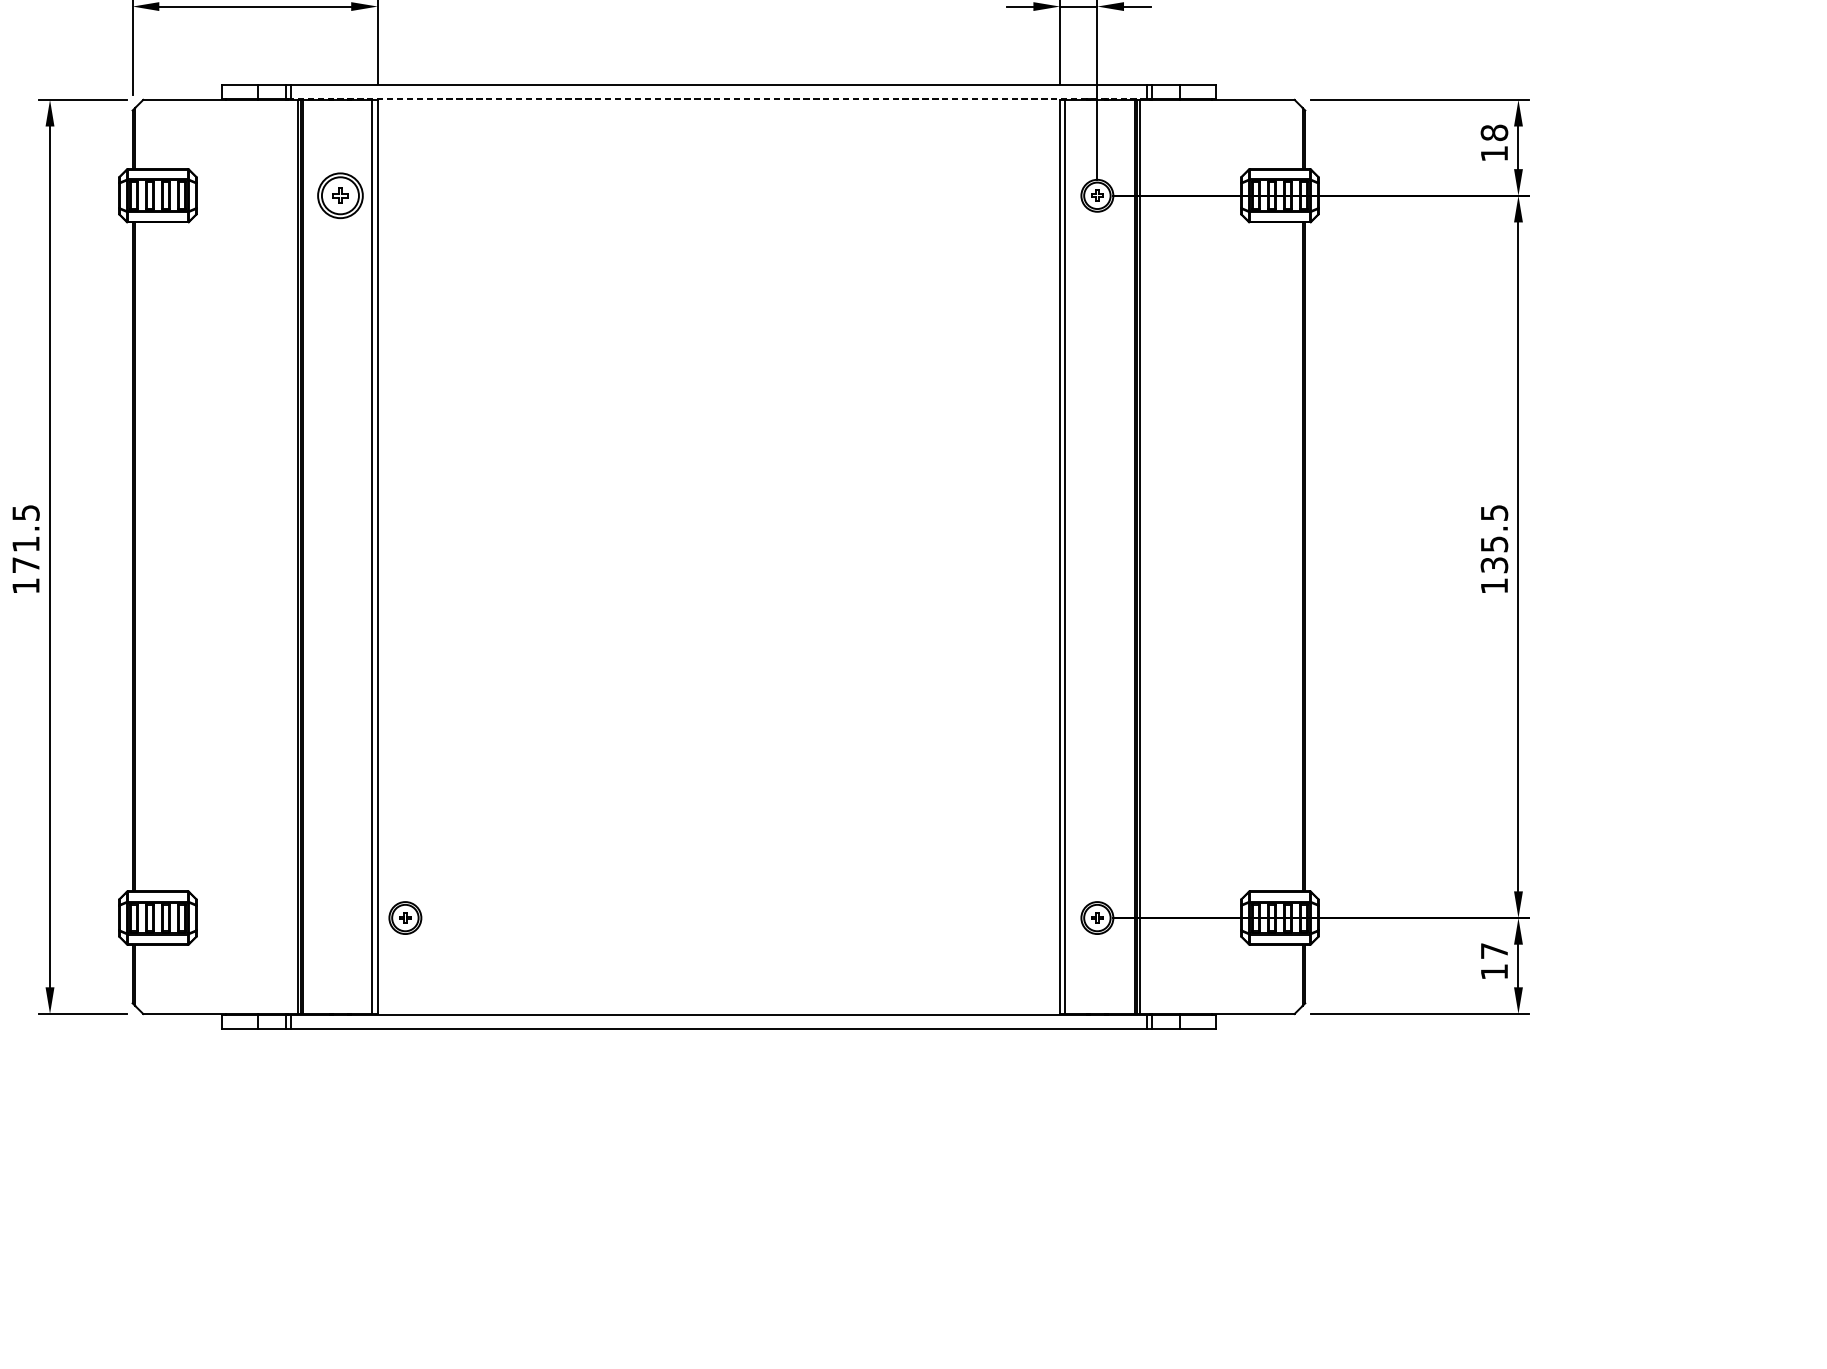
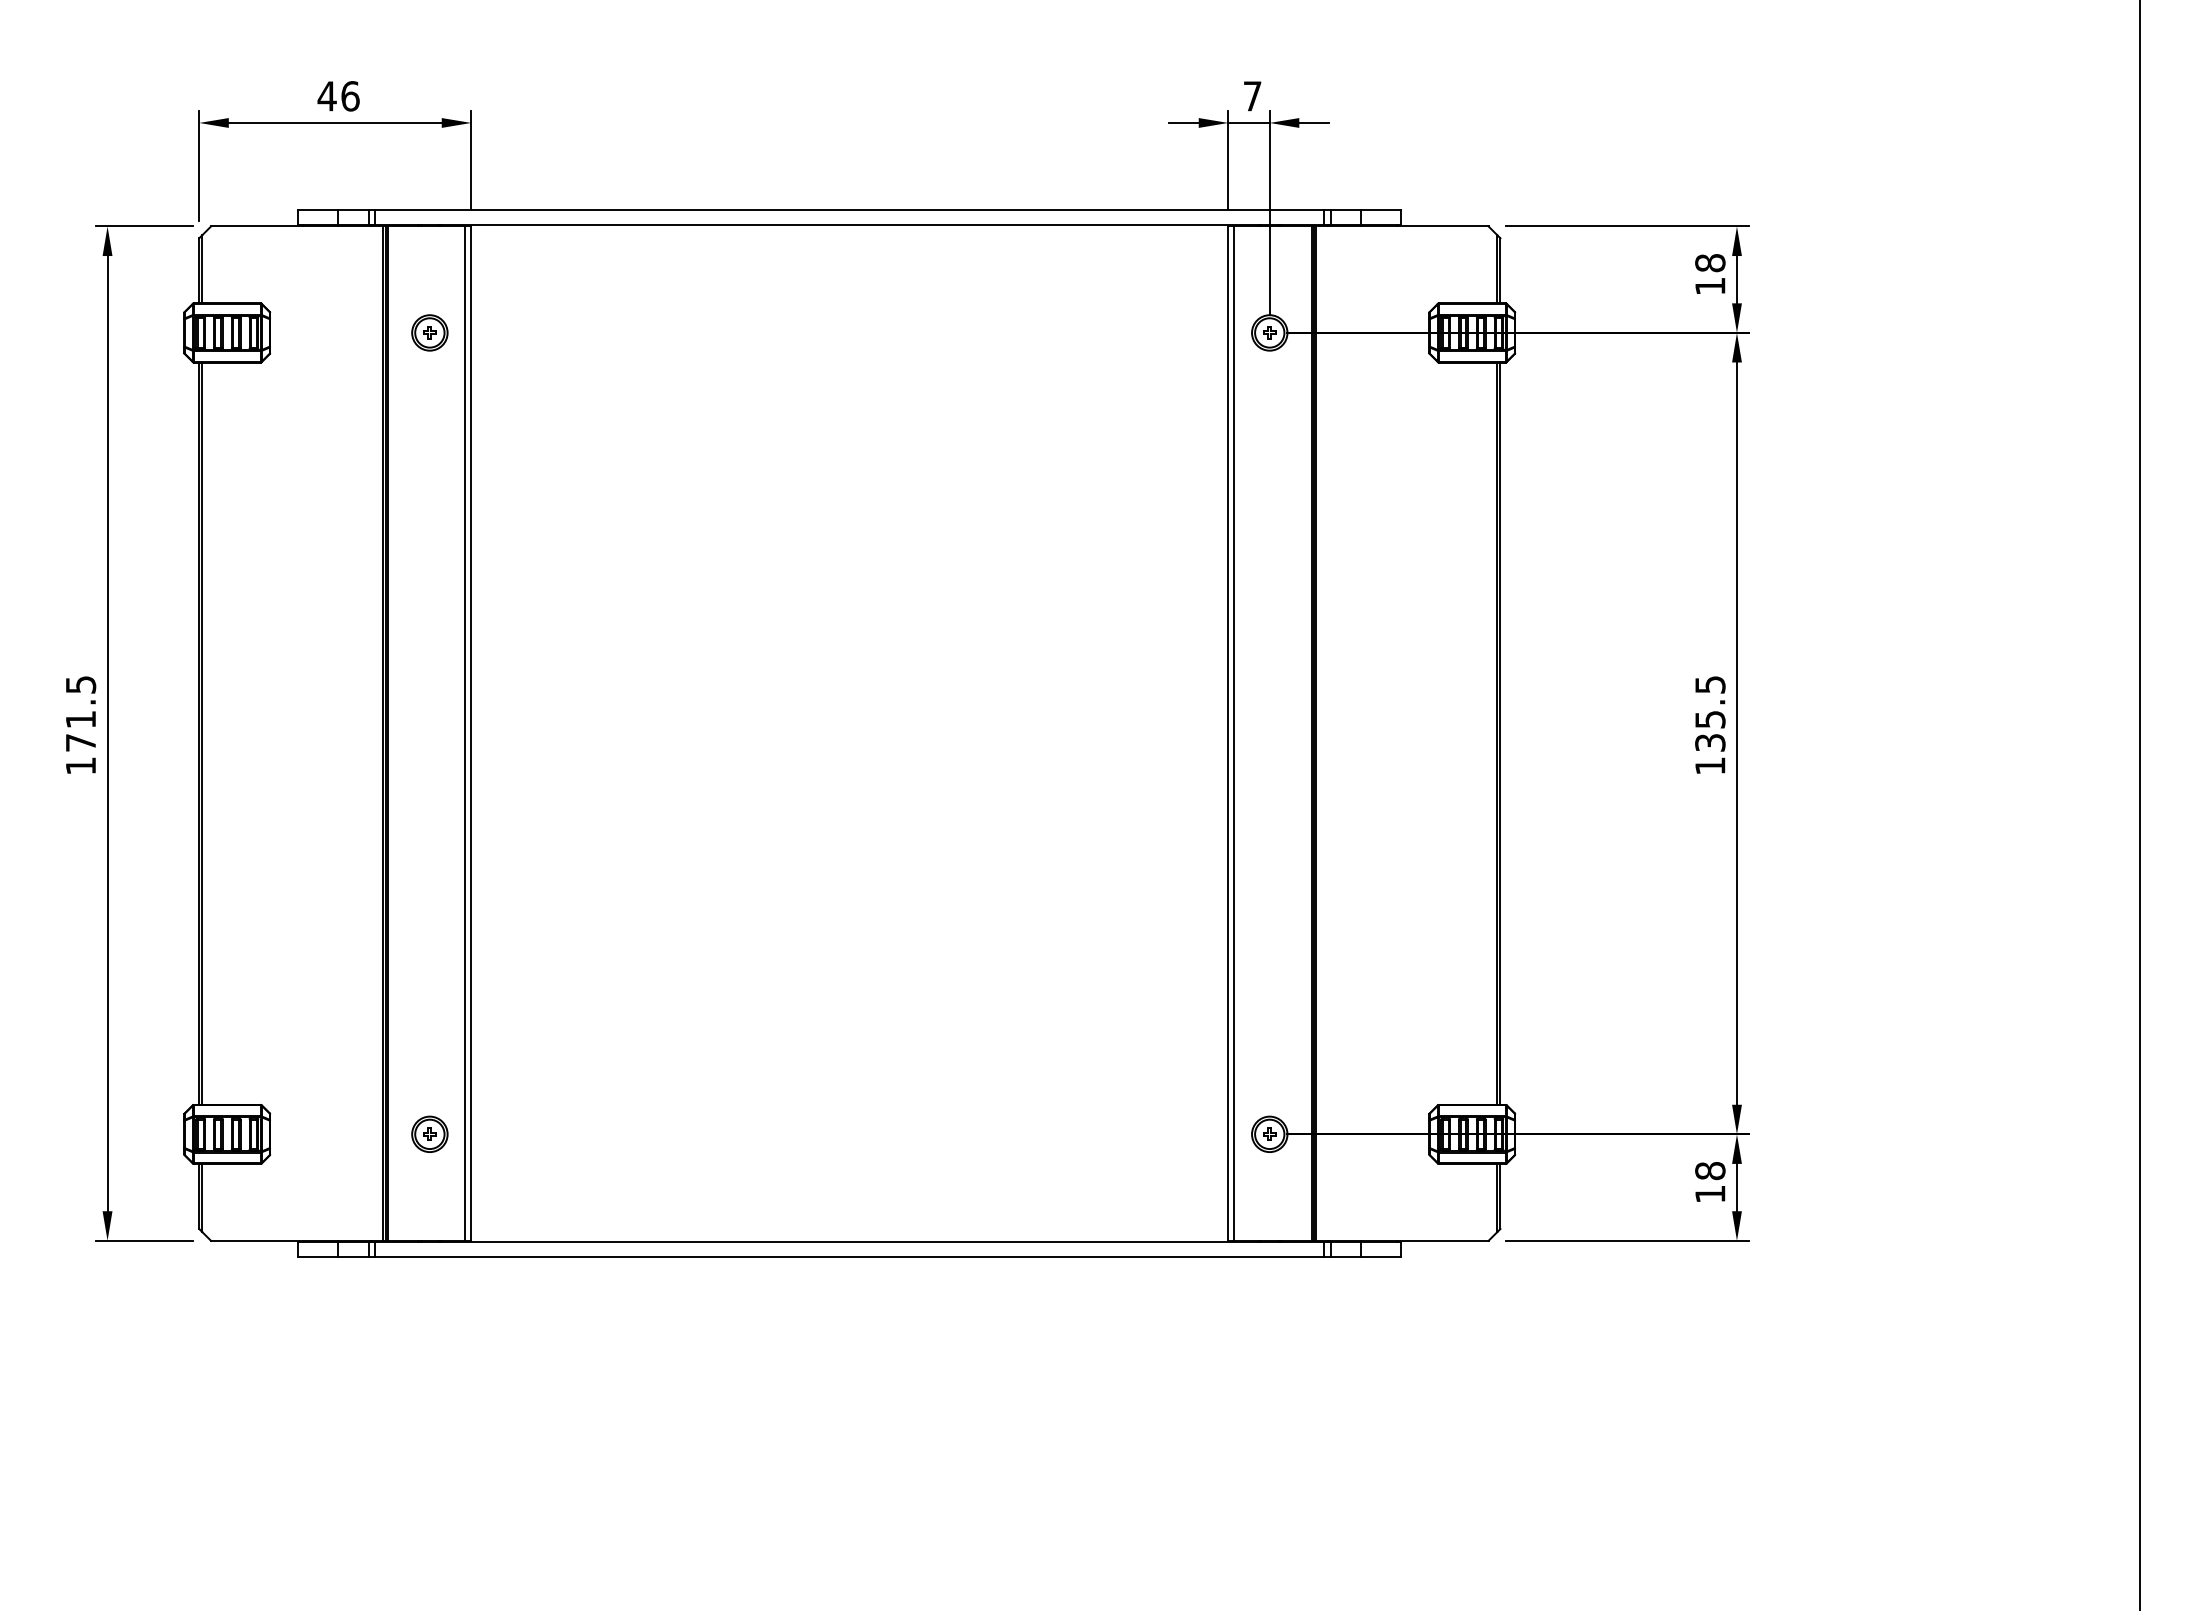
line: (718, 98) -> (849, 225), dashed -> solid
part: (340, 195) -> (429, 332), size x0.71
part: (405, 917) -> (429, 1133), moved
text: (1494, 951) -> (1710, 1171), 17 -> 18

